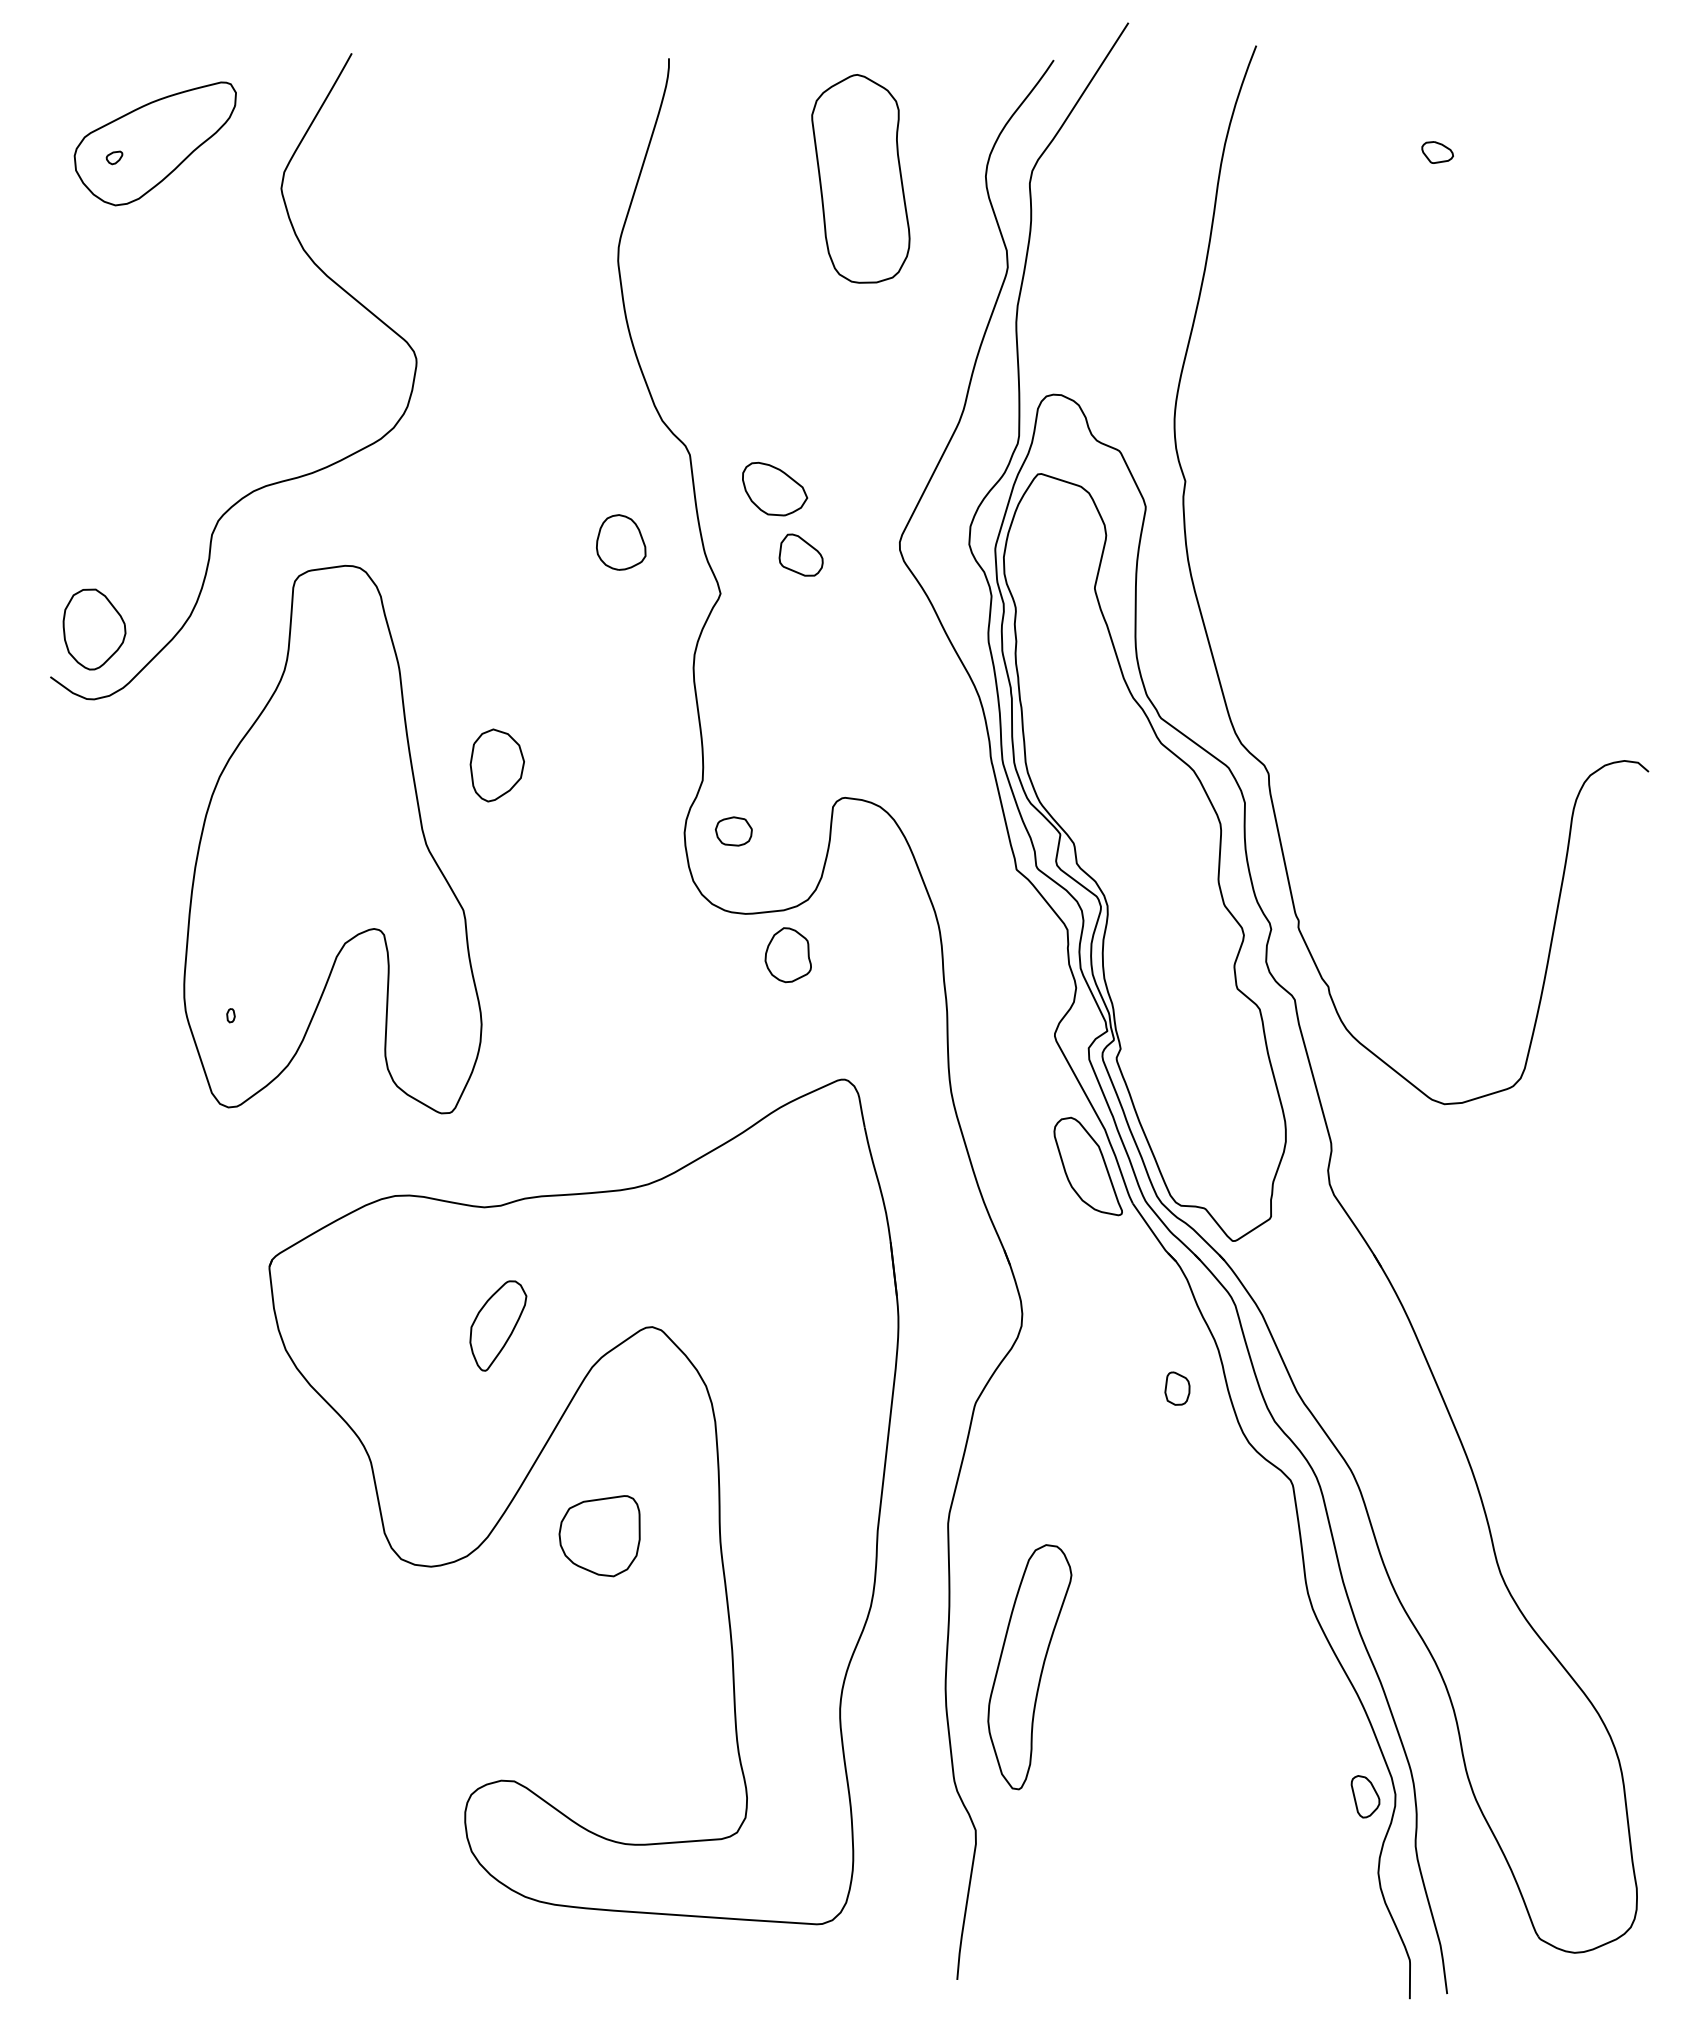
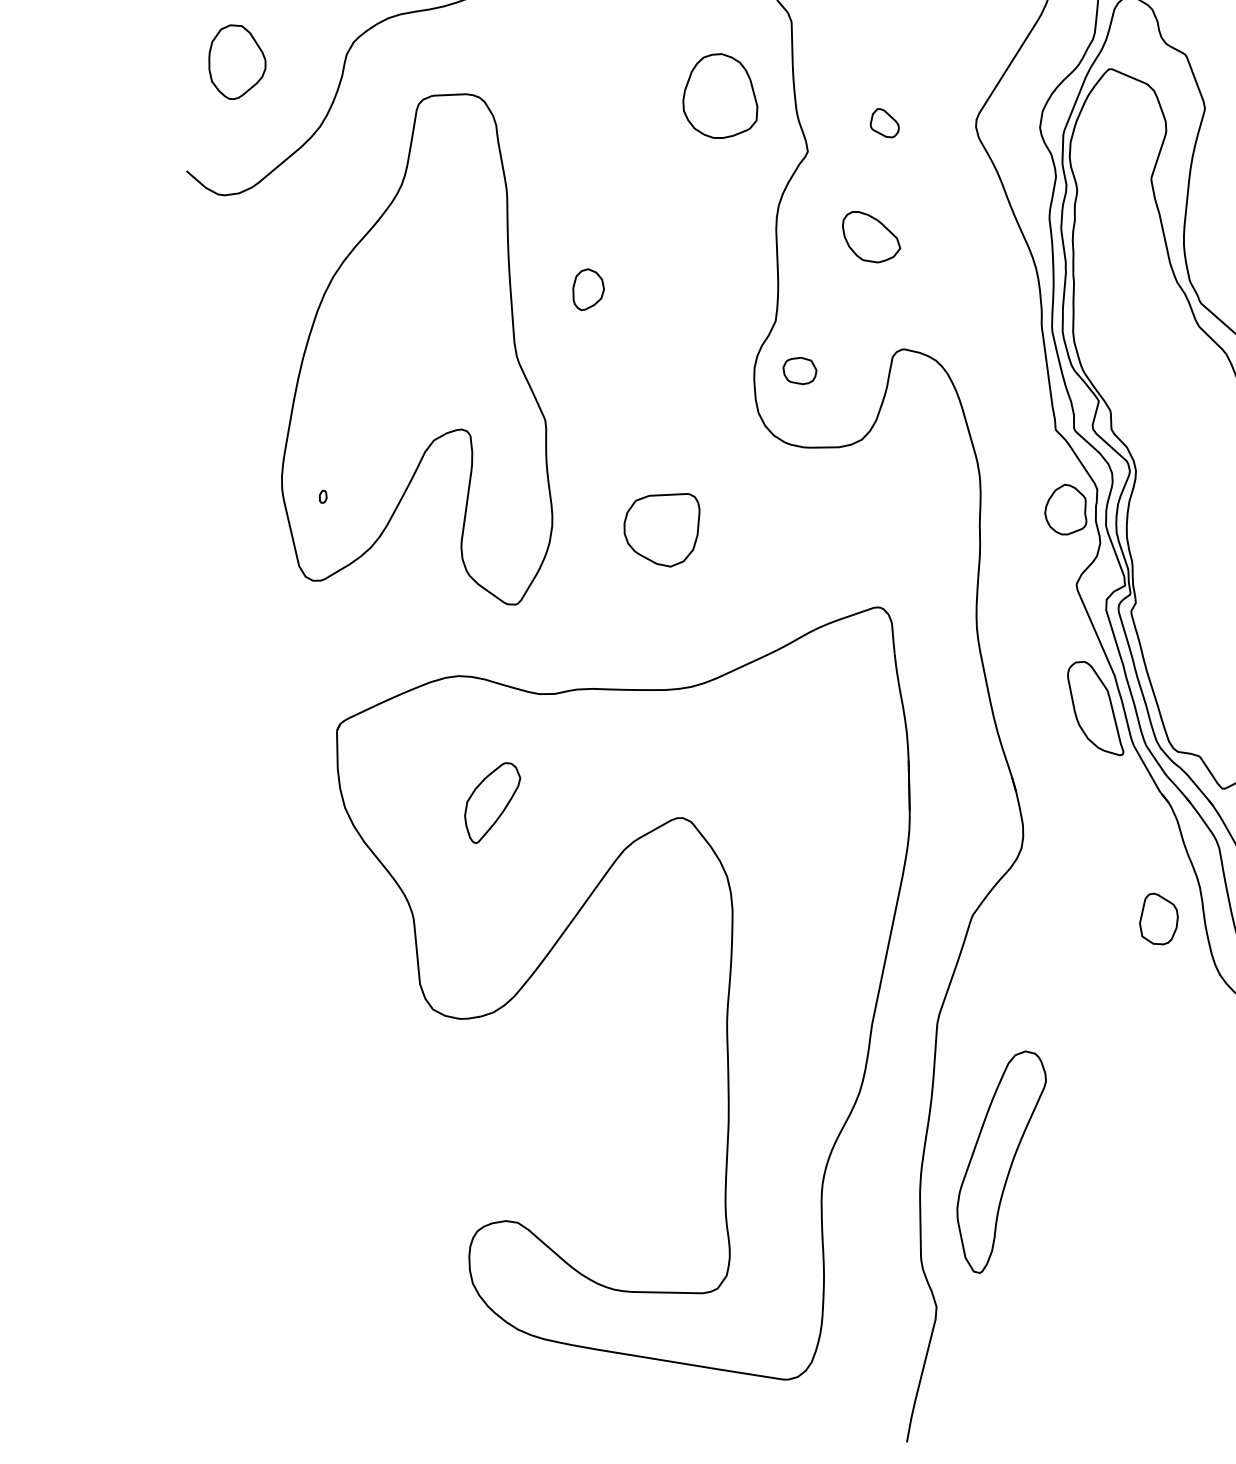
part: (775, 488) -> (871, 236), moved
part: (620, 542) -> (720, 96), size x1.67
part: (801, 554) -> (885, 122), size x0.71
part: (94, 629) -> (237, 62), moved
part: (496, 764) -> (587, 289), size x0.62
part: (787, 955) -> (1065, 510), moved
part: (498, 1325) -> (492, 802), moved
part: (1177, 1388) -> (1159, 919), size x1.67
part: (599, 1536) -> (660, 528), moved

